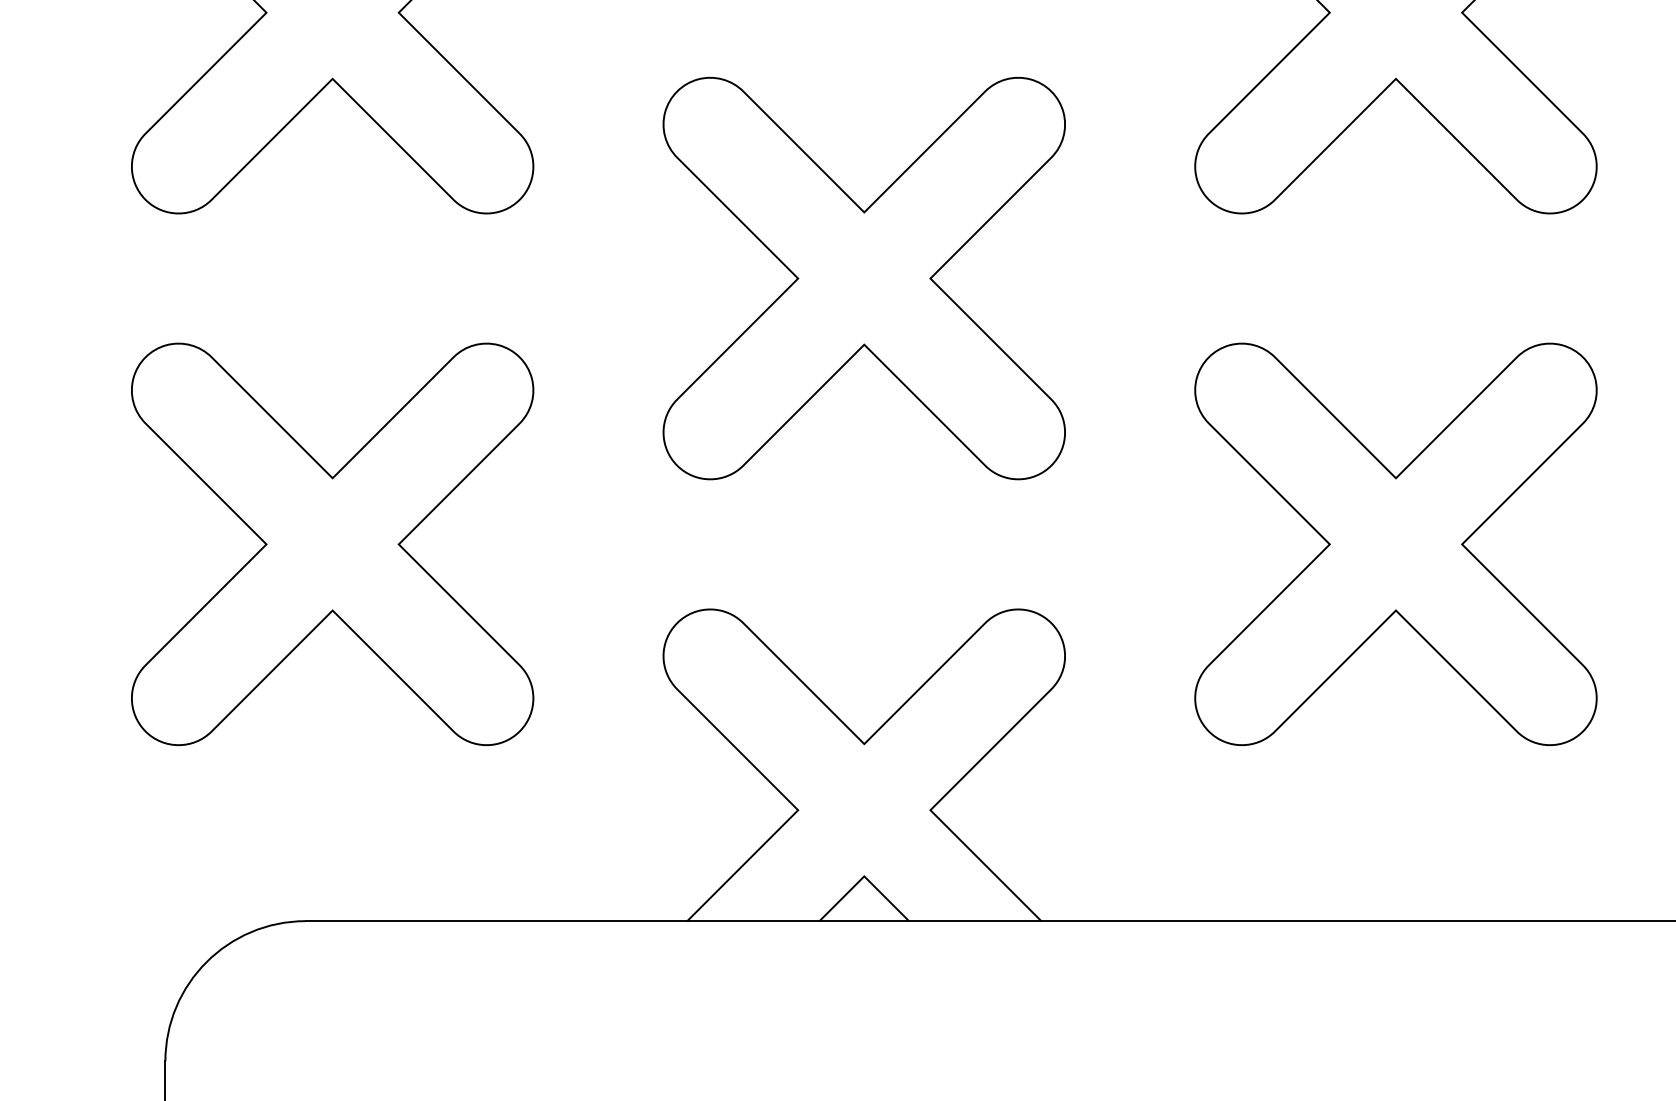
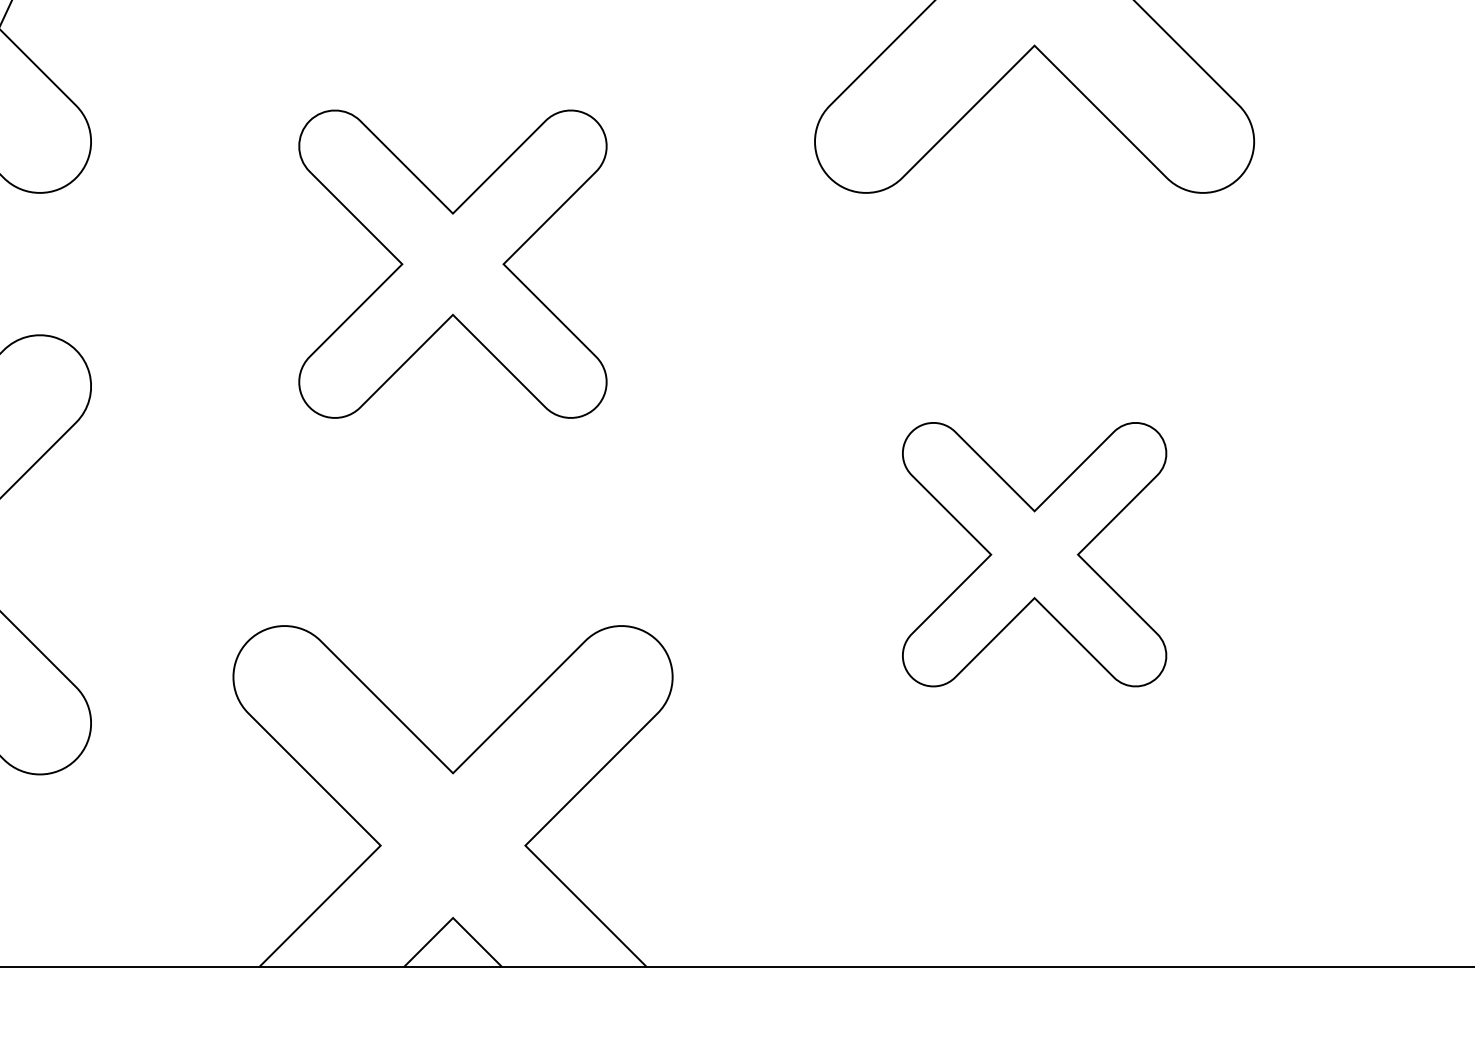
part: (863, 278) -> (452, 264), size x0.7
part: (1395, 543) -> (1034, 553), size x0.6

